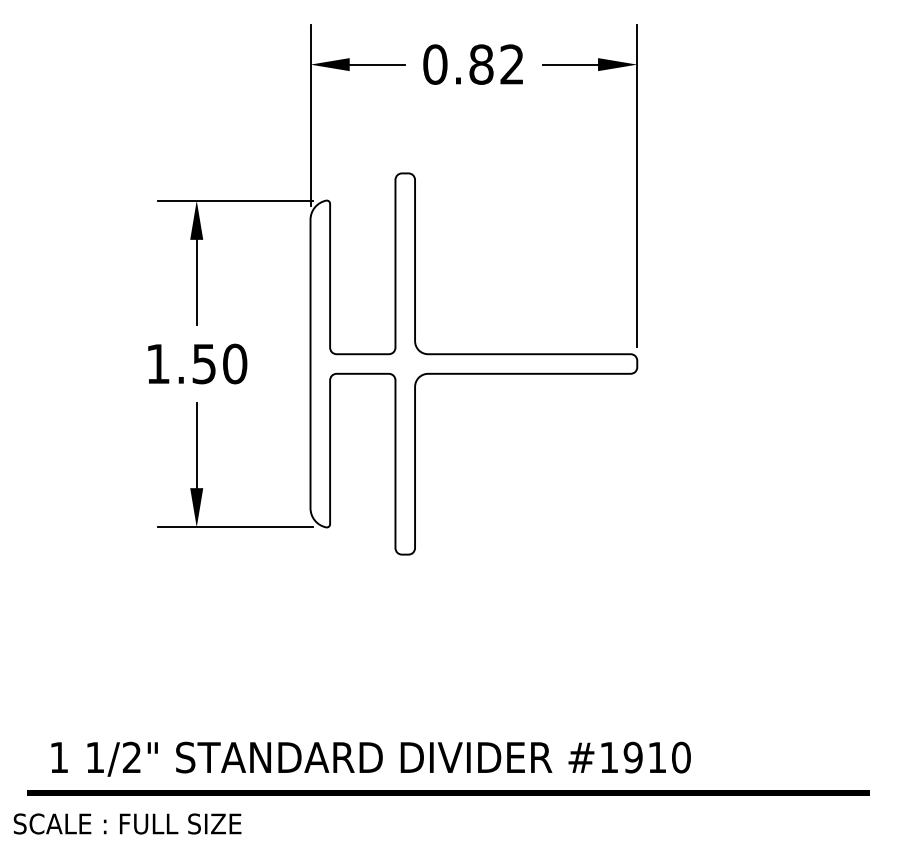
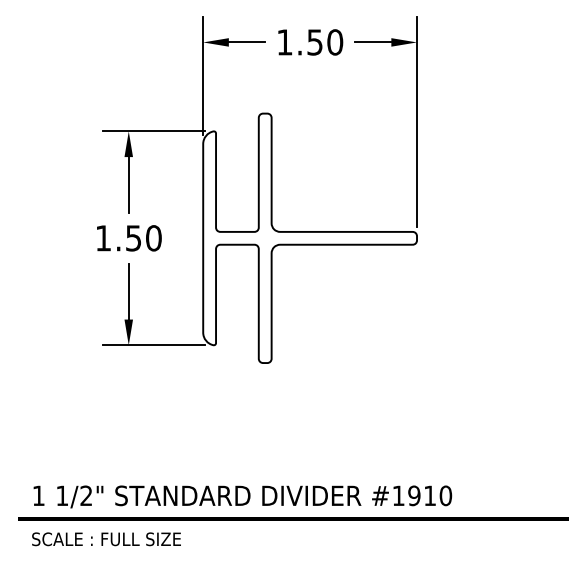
text: (474, 64) -> (310, 42), 0.82 -> 1.50
text: (127, 824) -> (106, 539), moved

